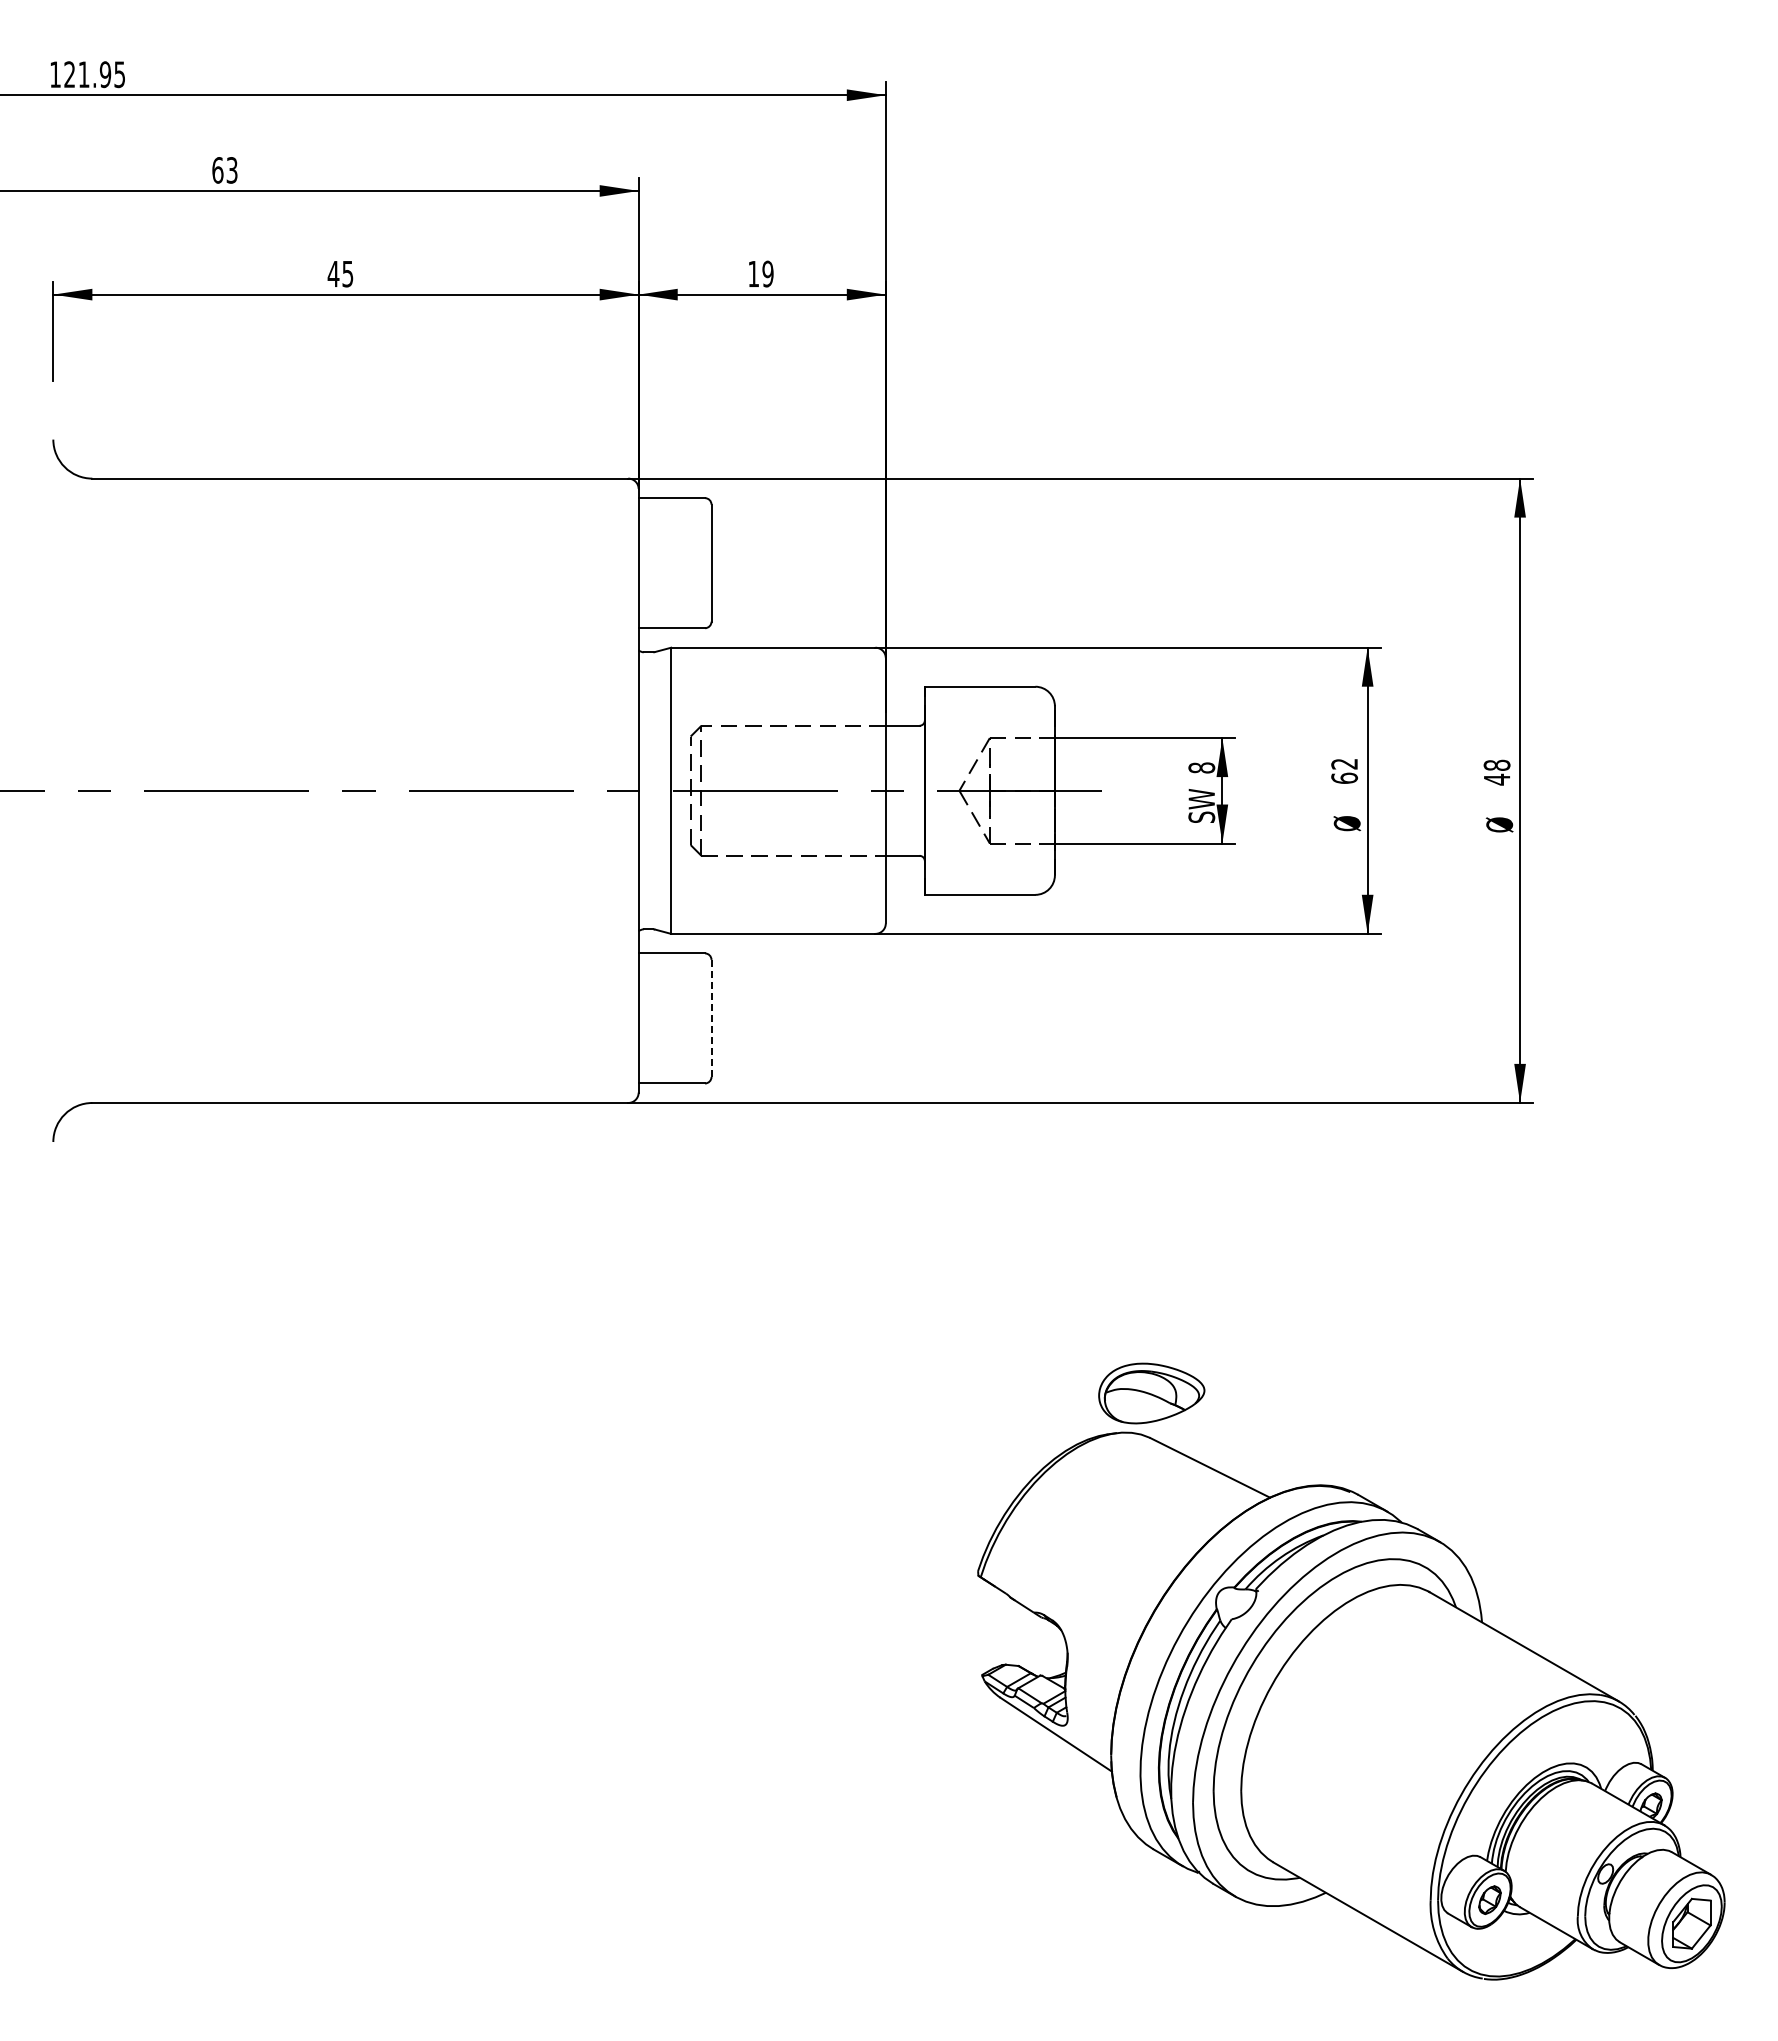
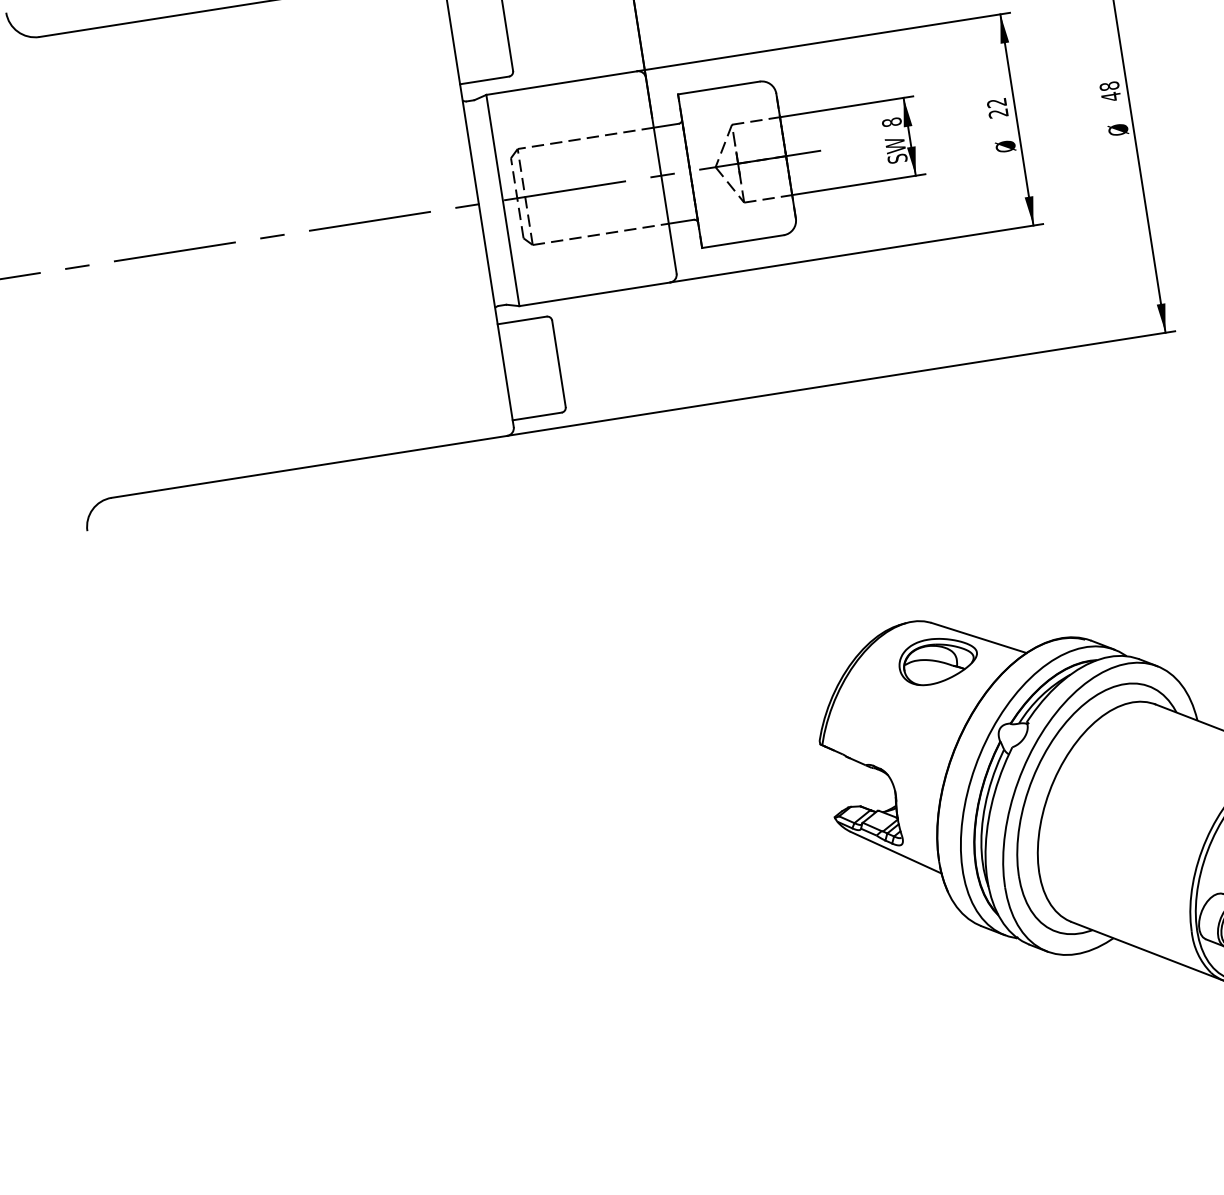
text: (1344, 777) -> (998, 112), 62 -> 22
line: (711, 1018) -> (558, 363), dashed -> solid
part: (1151, 1393) -> (938, 660), moved

